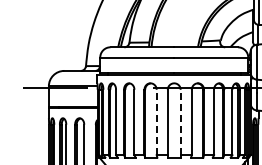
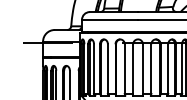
line: (156, 122) -> (124, 69), dashed -> solid
line: (180, 122) -> (142, 69), dashed -> solid

